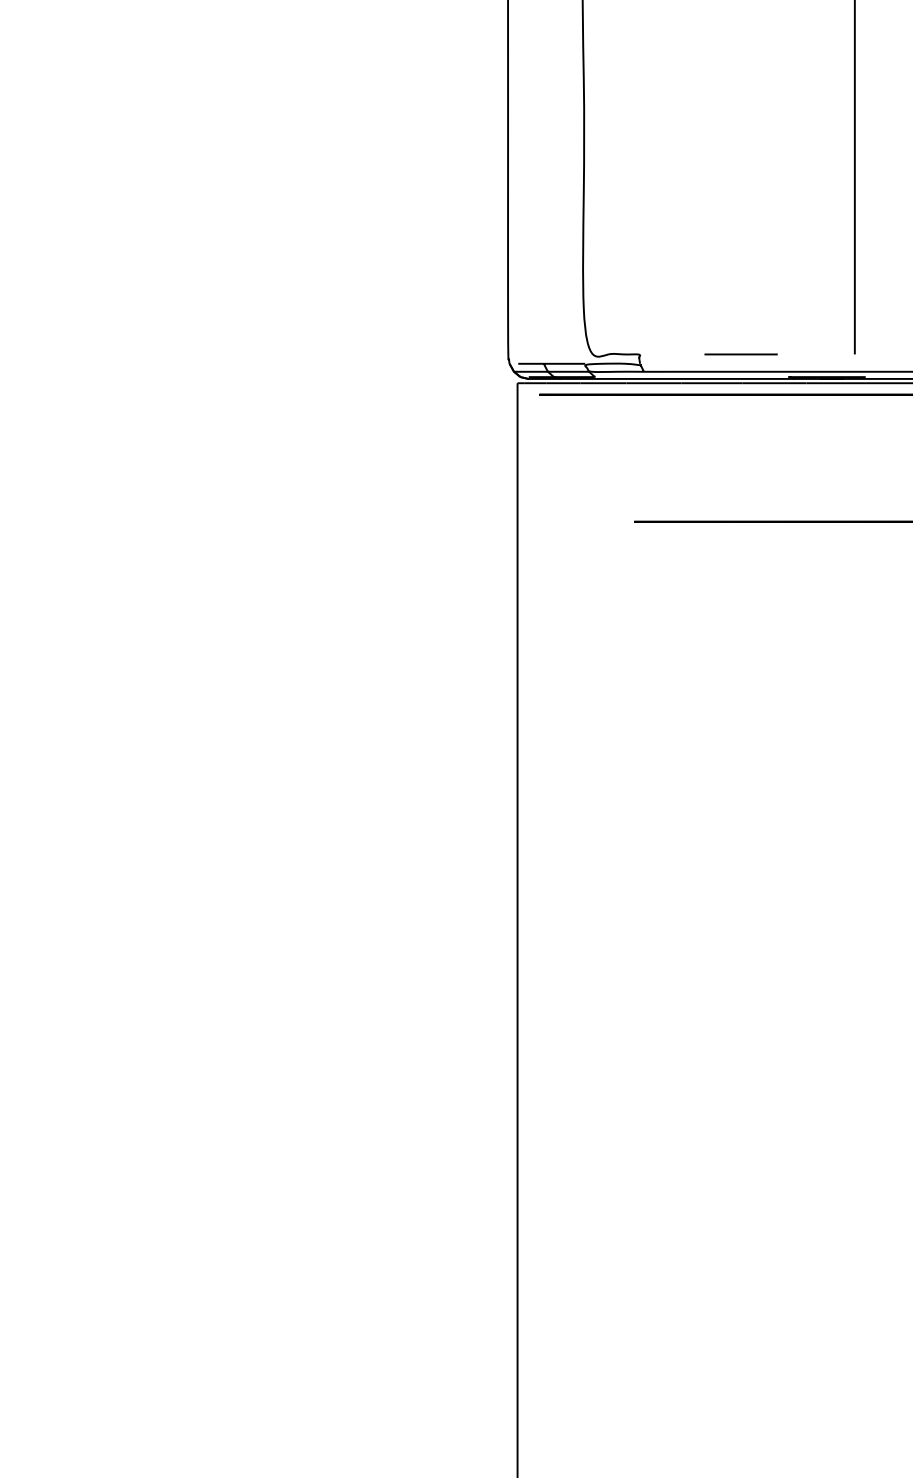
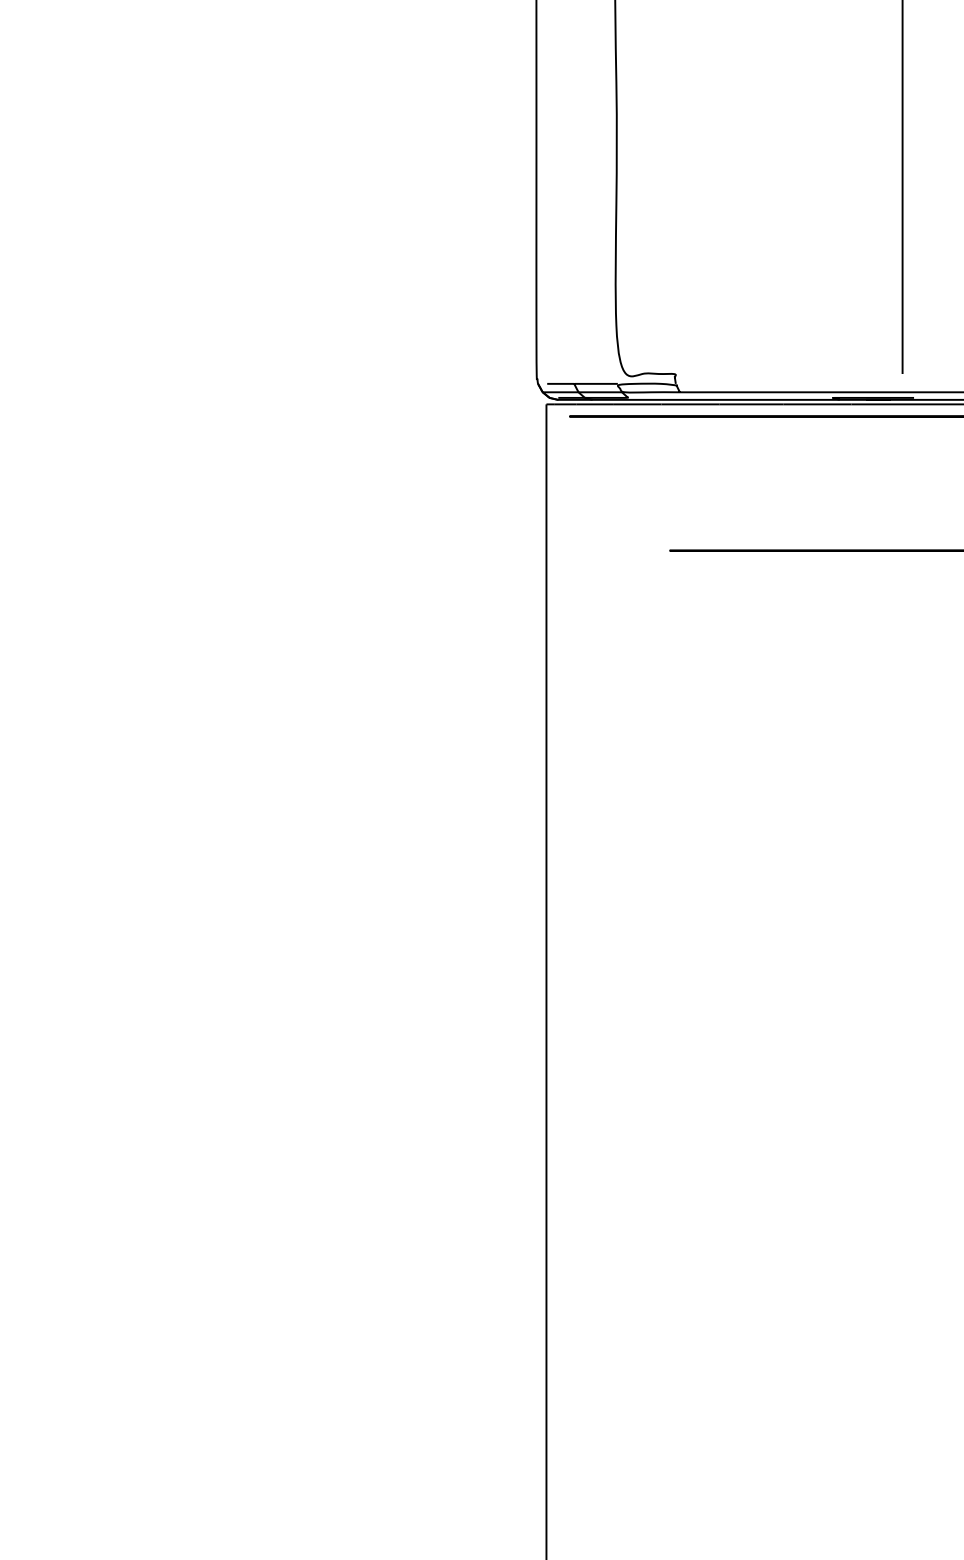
line: (740, 354) -> (781, 374), removed

